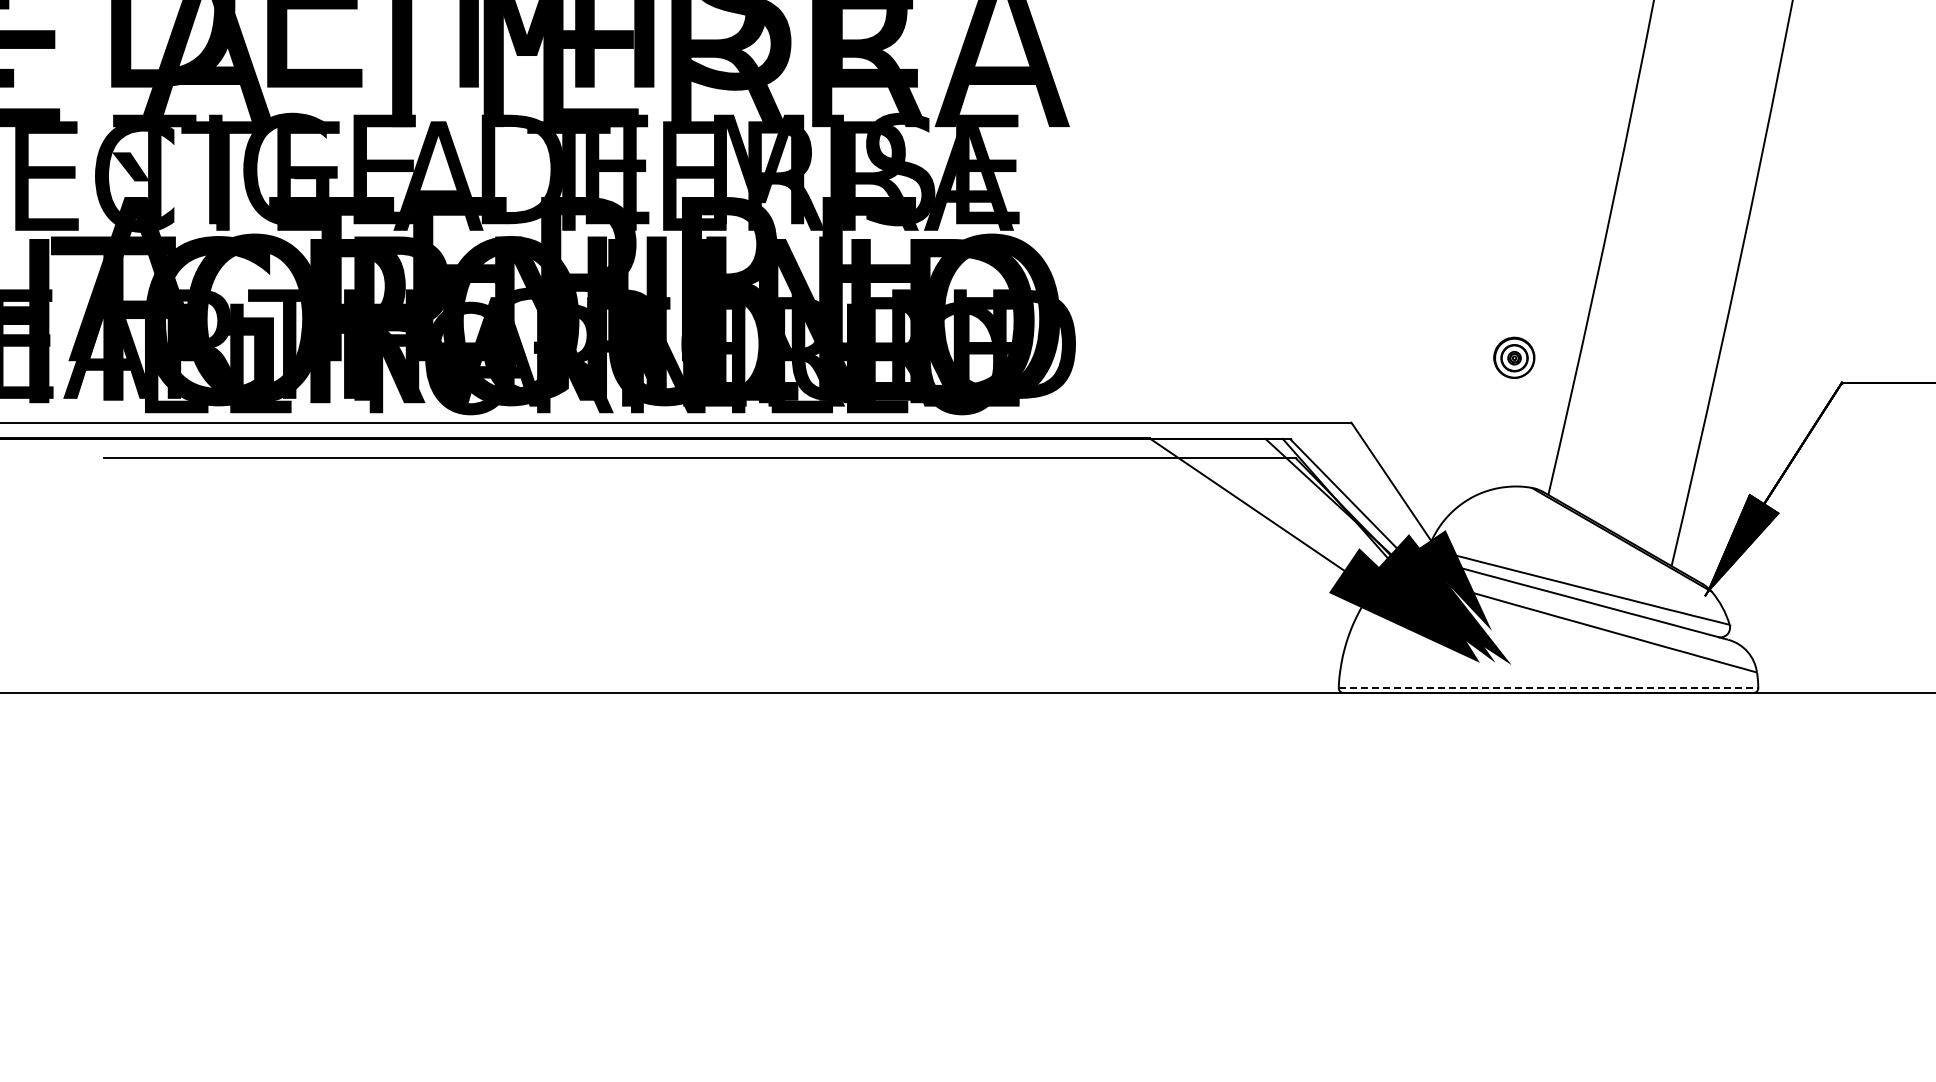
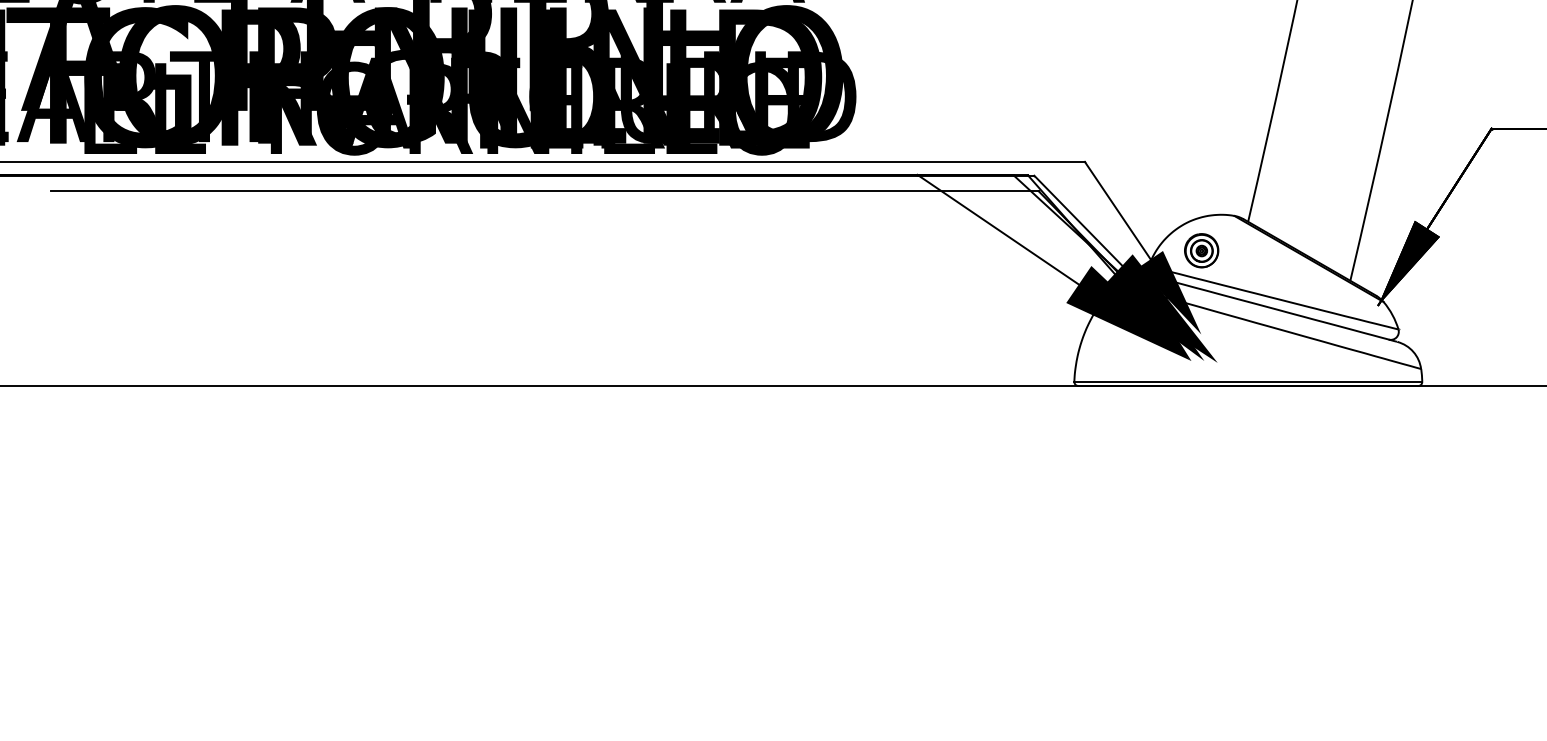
part: (1514, 357) -> (1201, 250), moved
line: (1548, 687) -> (1248, 381), dashed -> solid

